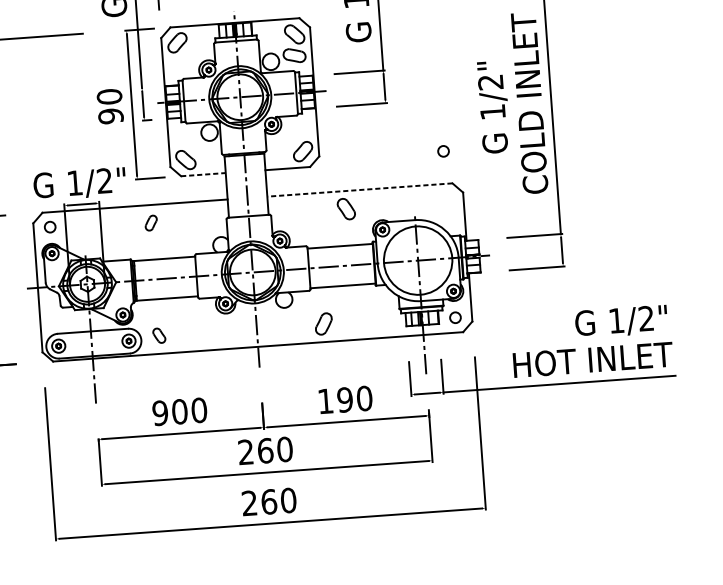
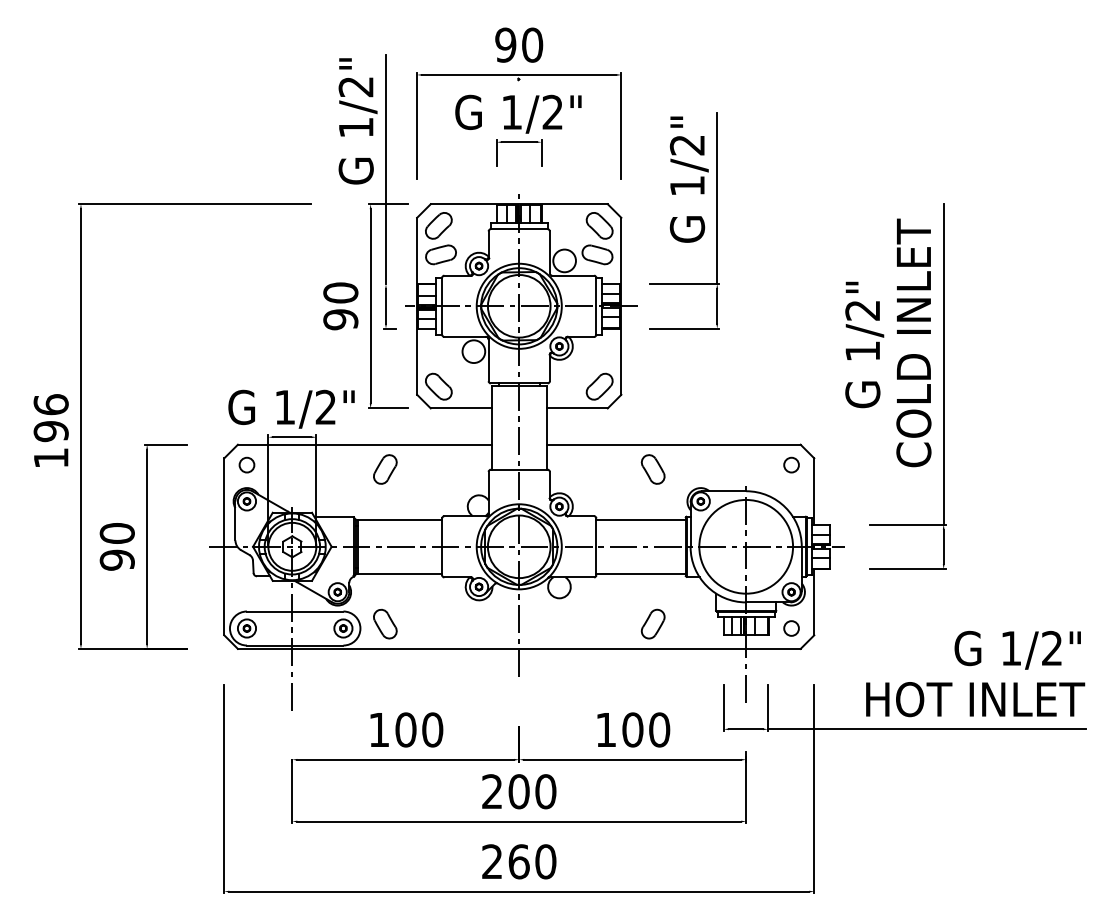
part: (180, 63) -> (440, 254), added
circle: (443, 150) -> (791, 464), moved
line: (203, 174) -> (461, 408), dashed -> solid
line: (359, 189) -> (673, 444), dashed -> solid
part: (151, 223) -> (385, 469), size x1.43
part: (323, 323) -> (652, 623), moved
part: (159, 335) -> (385, 623), size x1.43
text: (344, 399) -> (632, 729), 190 -> 100
text: (159, 412) -> (378, 729), 900 -> 100
text: (265, 450) -> (518, 791), 260 -> 200

